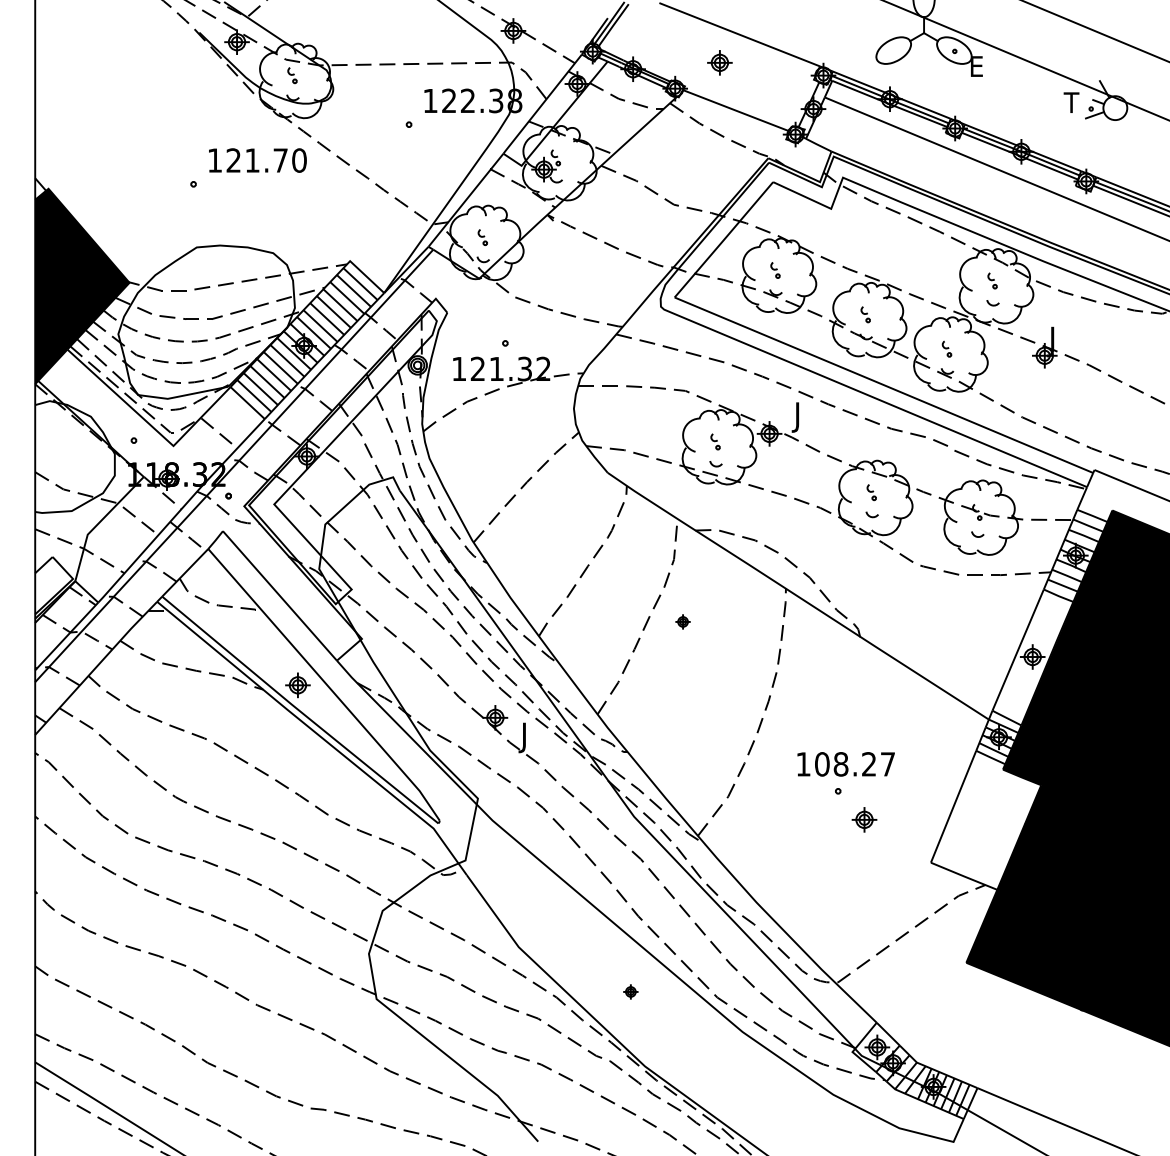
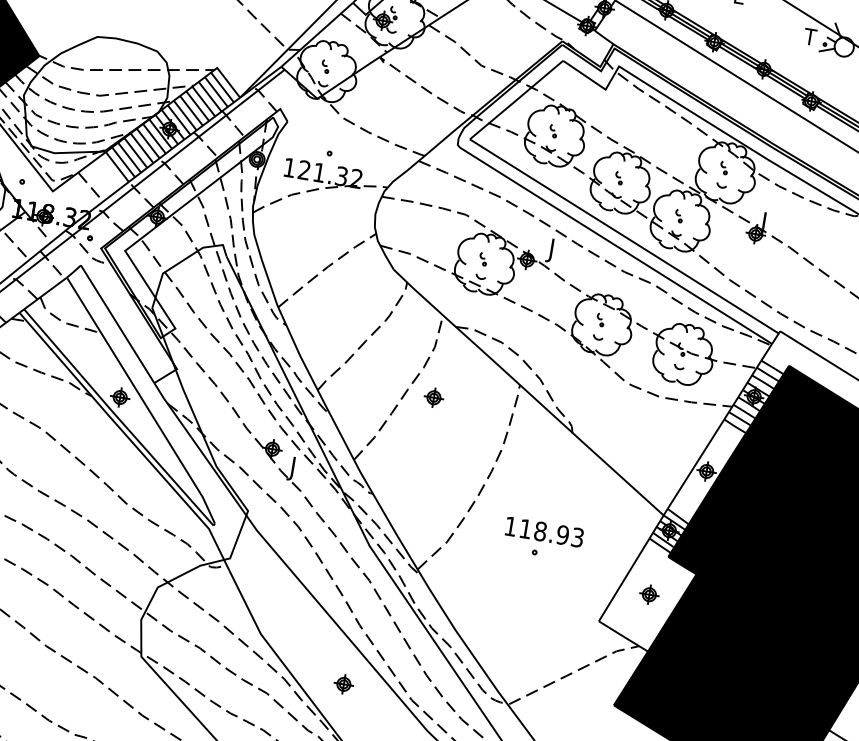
part: (682, 621) -> (433, 397), size x1.67
text: (854, 764) -> (551, 533), 108.27 -> 118.93
part: (864, 819) -> (649, 594), moved
part: (630, 991) -> (343, 683), size x1.67

